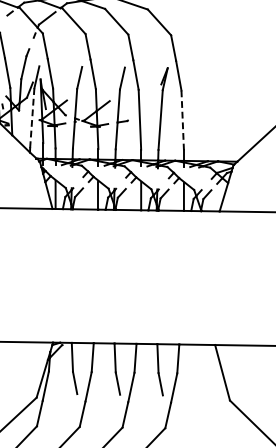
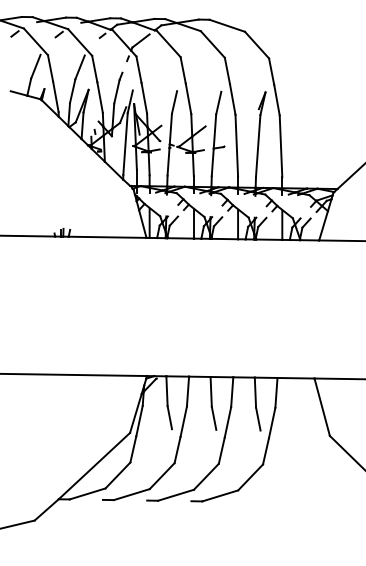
line: (32, 118) -> (125, 144), dashed -> solid
line: (183, 120) -> (281, 146), dashed -> solid

